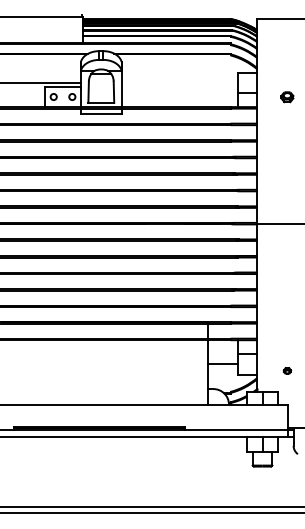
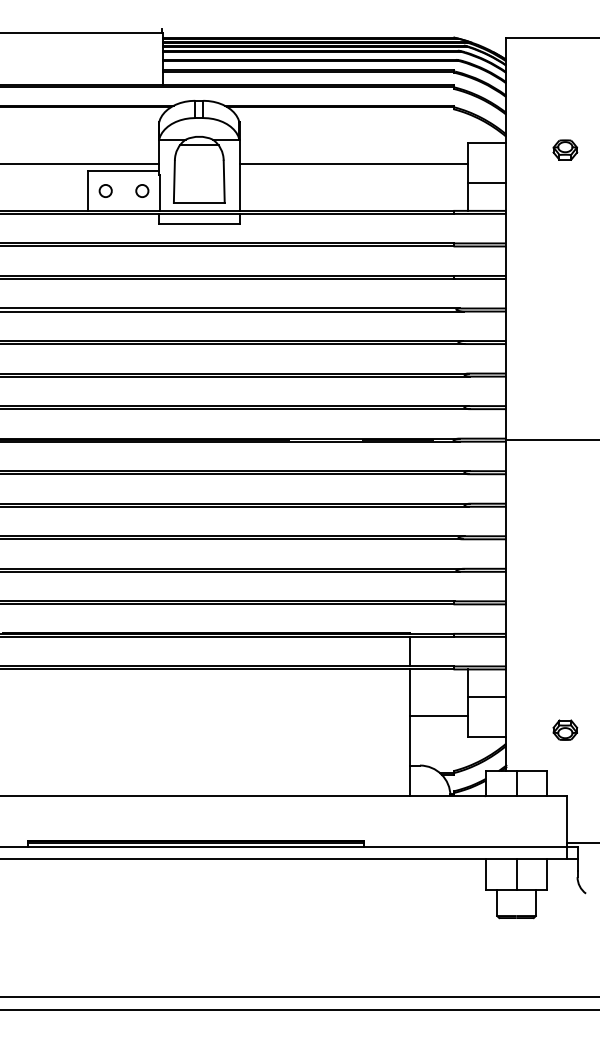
line: (179, 83) -> (353, 164), added
part: (287, 97) -> (565, 150), moved
part: (287, 370) -> (565, 729), size x1.67

